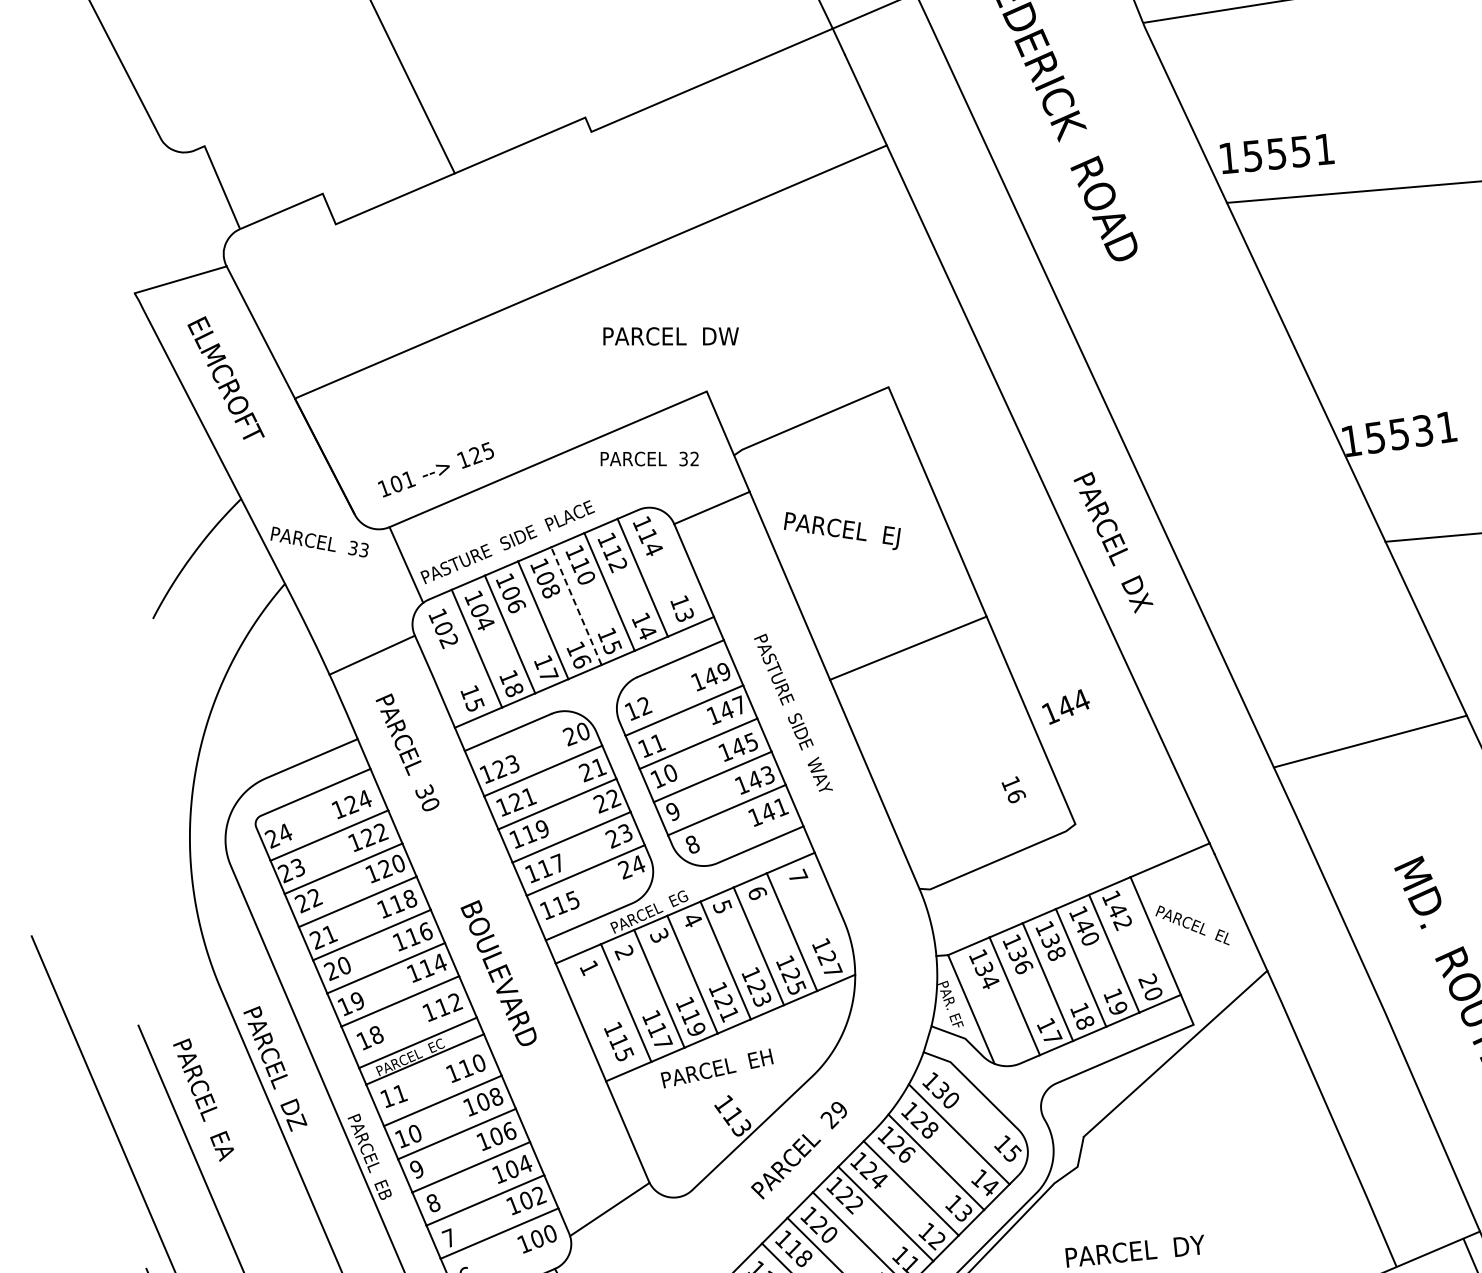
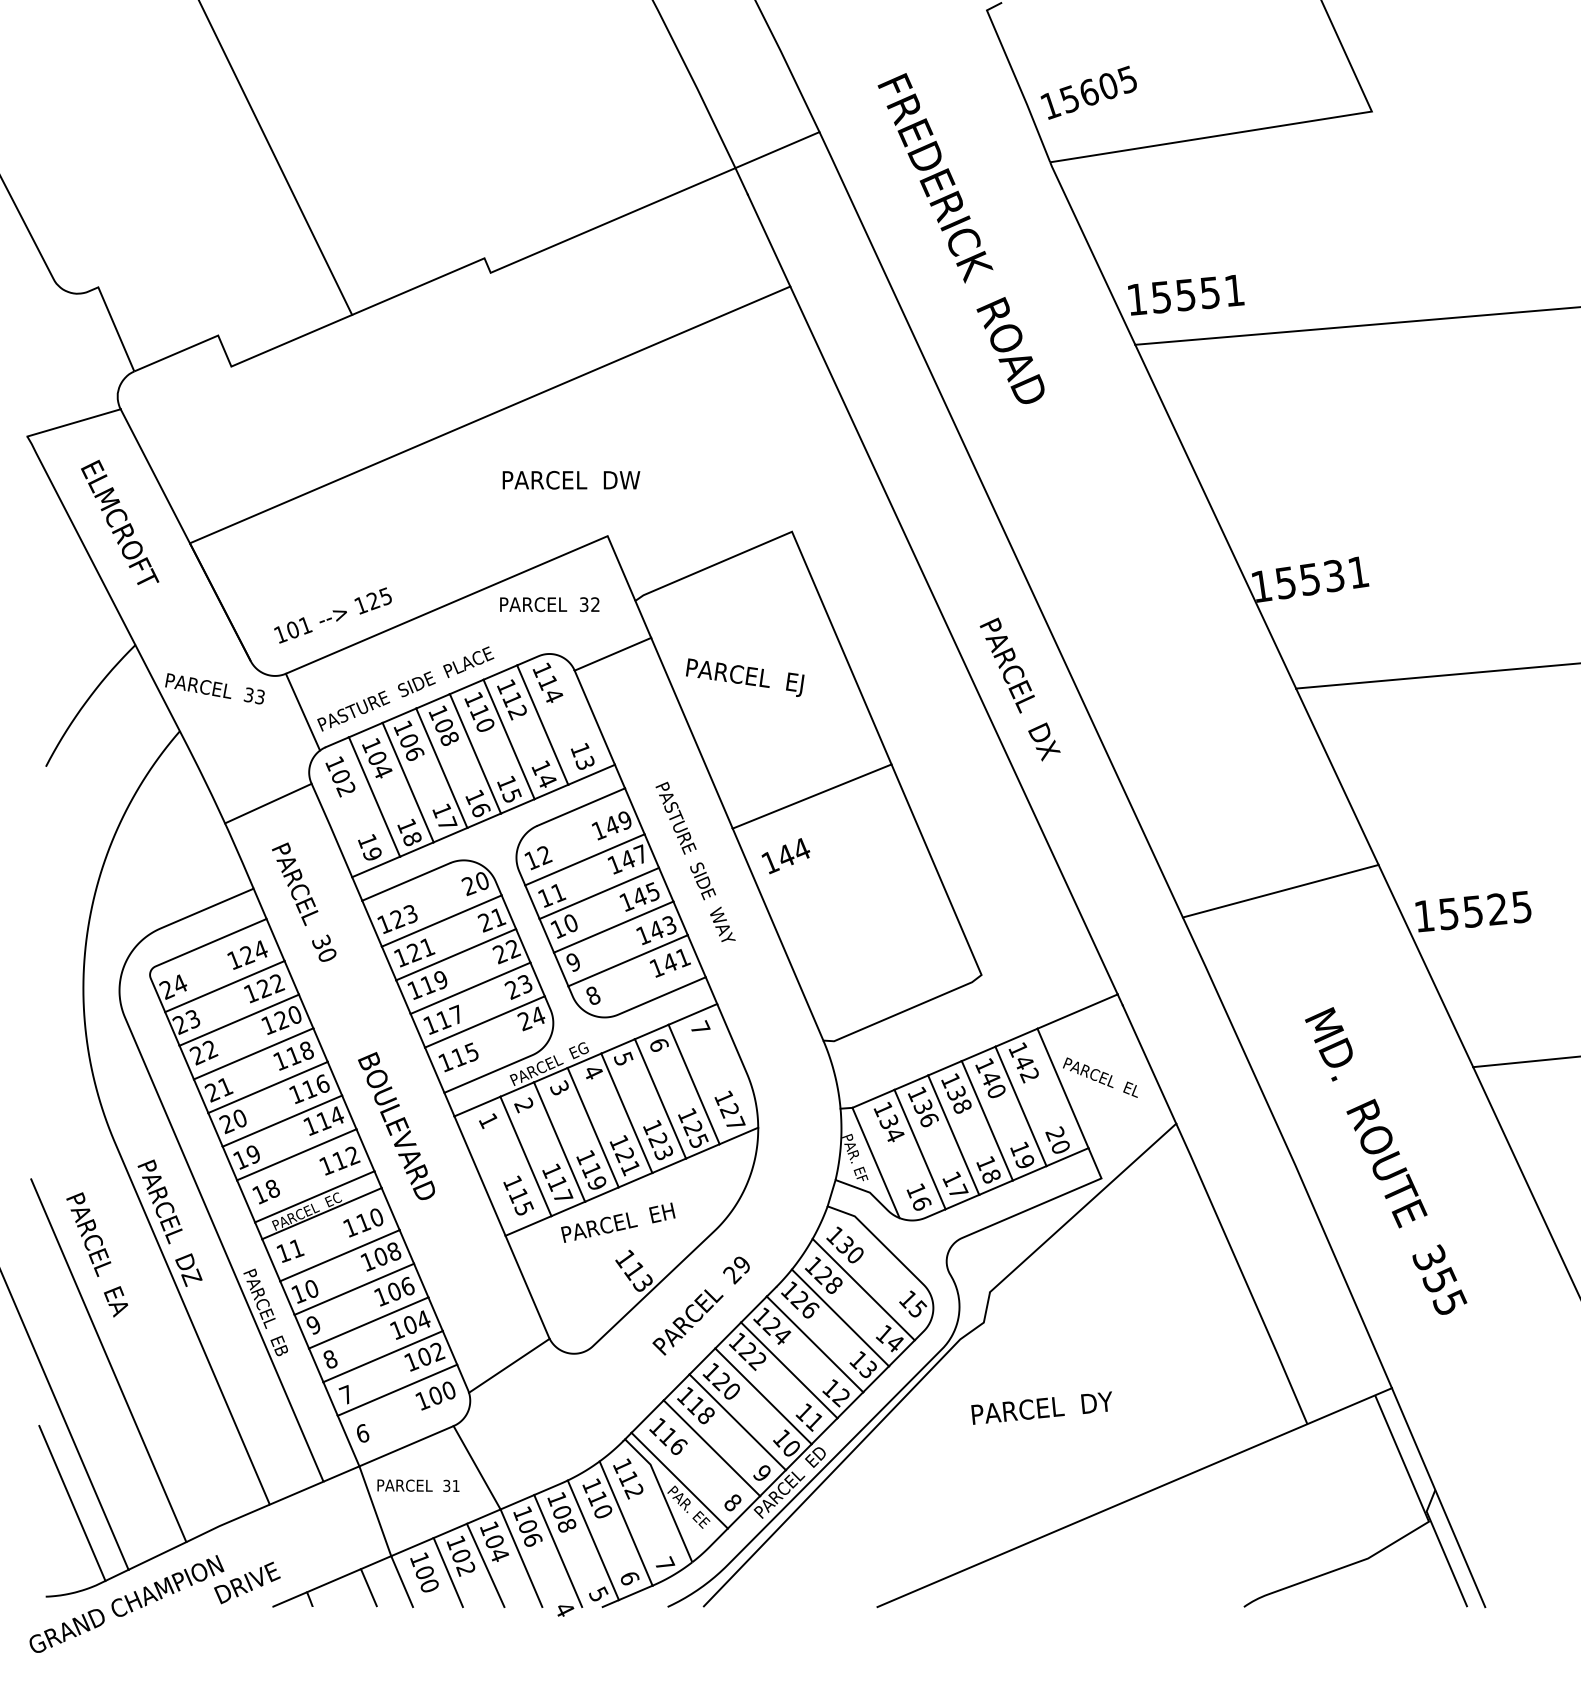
line: (576, 605) -> (475, 753), dashed -> solid
text: (474, 704) -> (372, 853), 15 -> 19
text: (1065, 707) -> (785, 856), moved
text: (1013, 789) -> (918, 1196), moved

